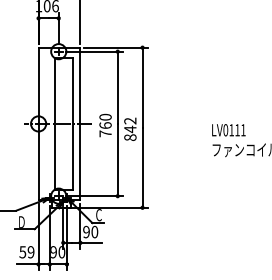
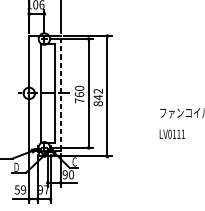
line: (80, 123) -> (60, 93), solid -> dashed
text: (228, 130) -> (172, 134), moved
text: (61, 252) -> (46, 190), 90 -> 97

